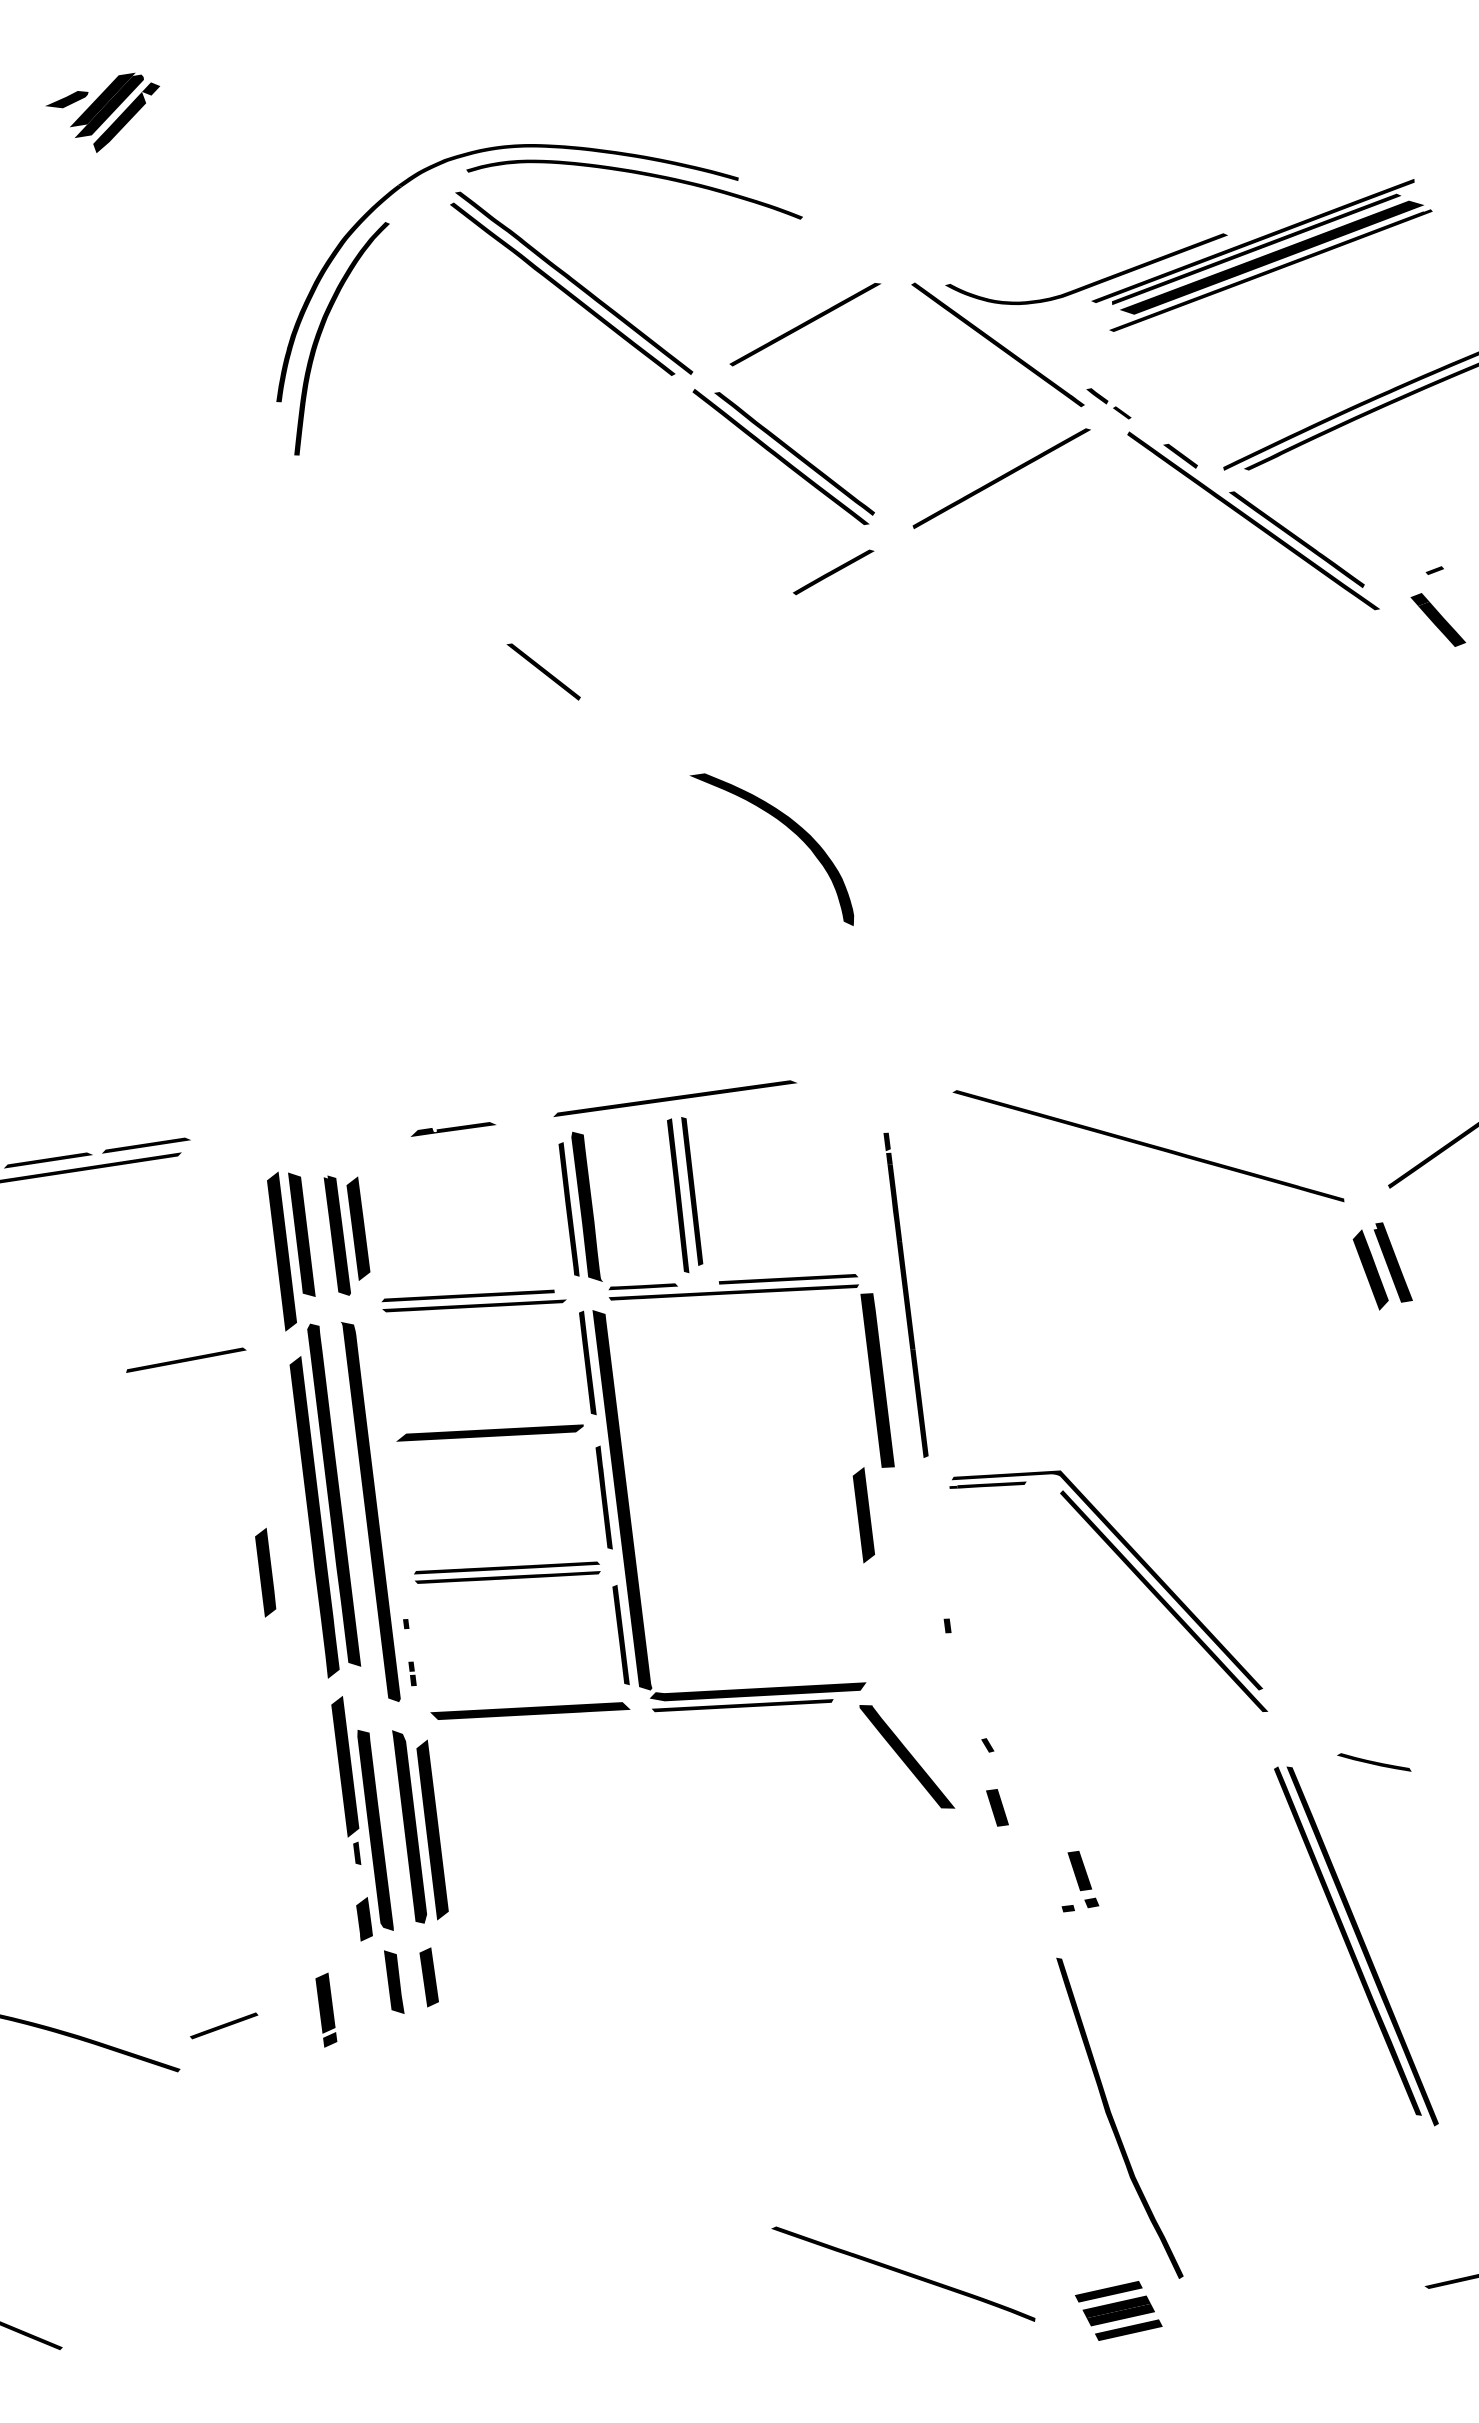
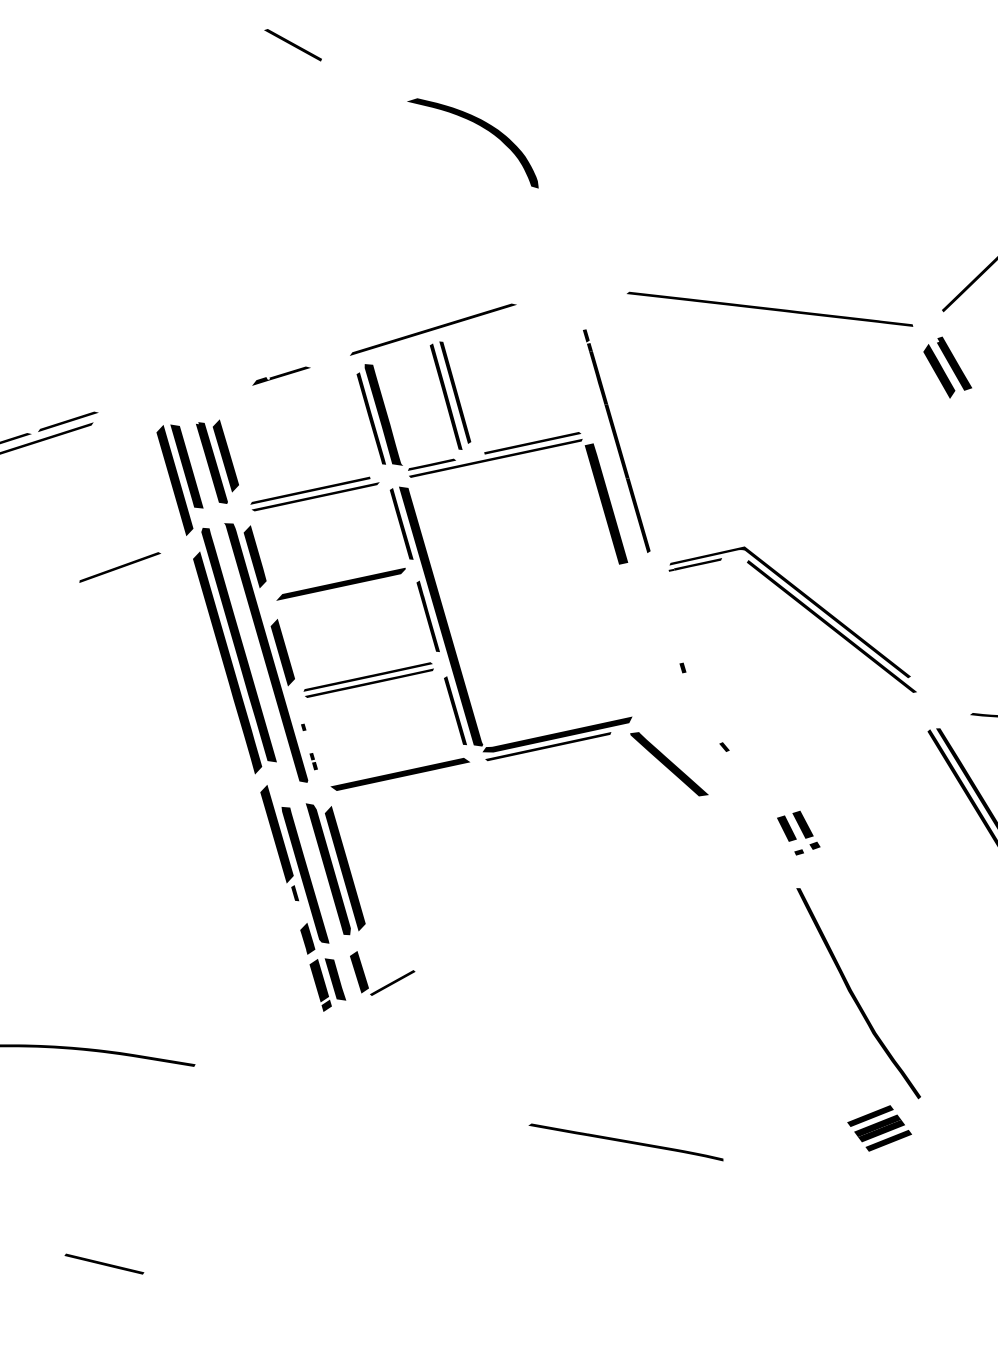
part: (863, 1515) -> (282, 652), moved
part: (265, 1572) -> (255, 556), moved
part: (997, 1807) -> (786, 828), moved
part: (326, 2009) -> (320, 984), moved
line: (224, 2025) -> (392, 982), moved
part: (903, 2273) -> (625, 1142), moved

